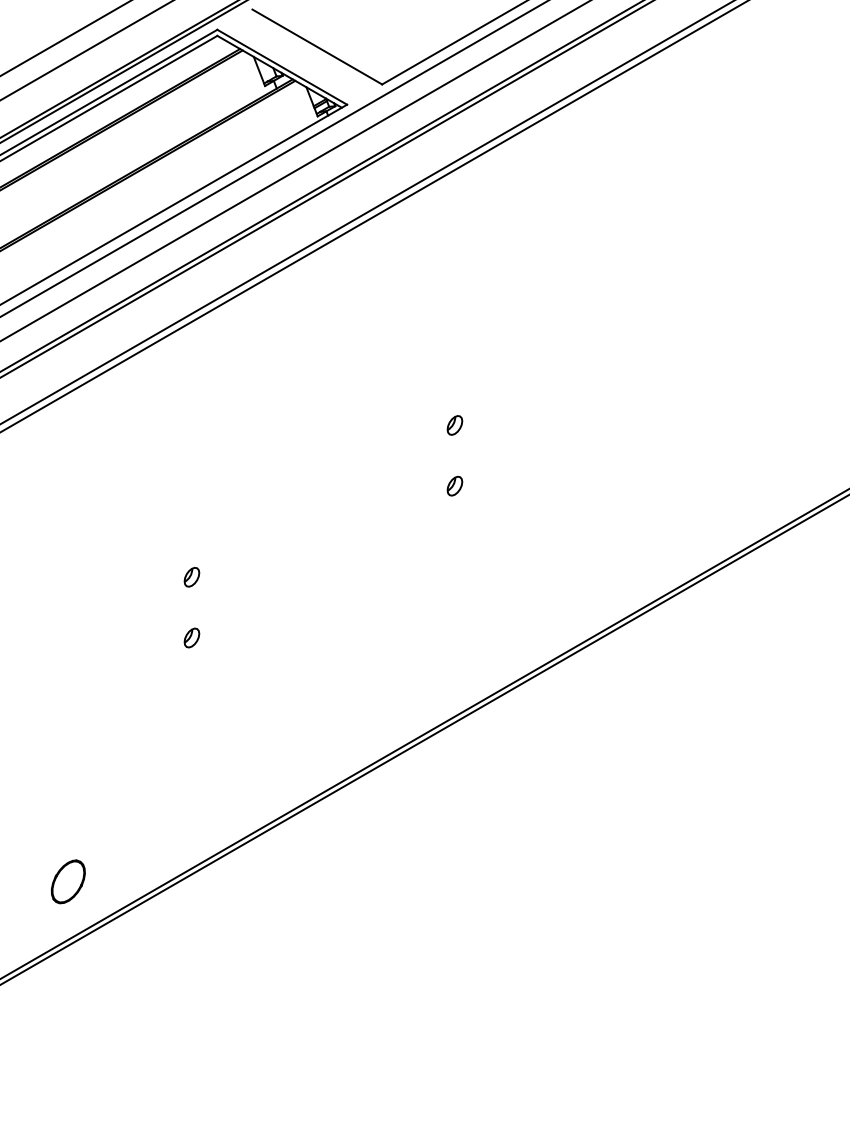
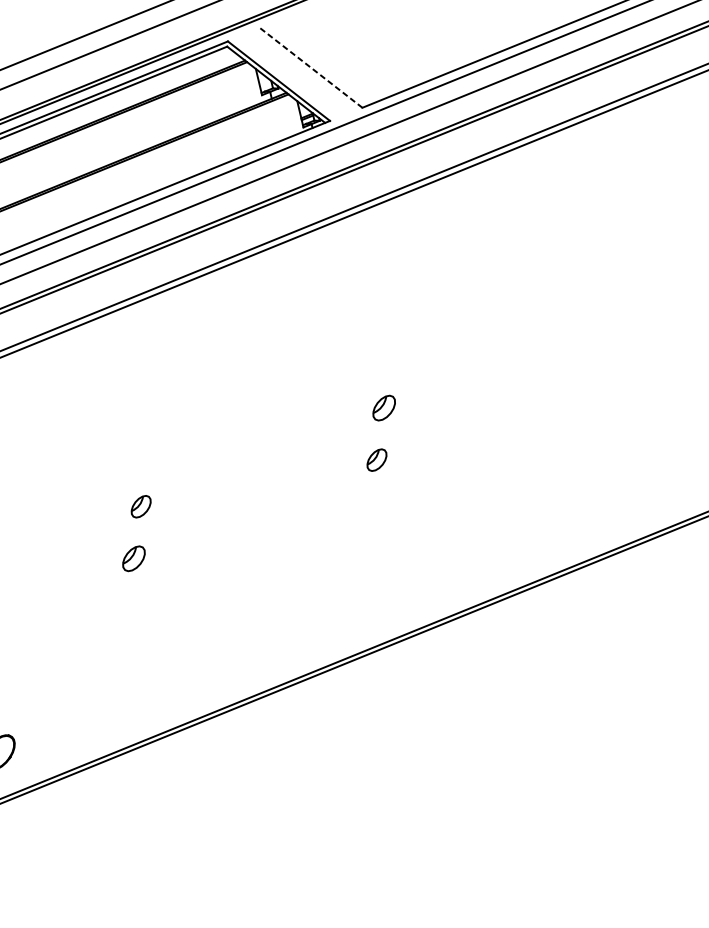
line: (317, 47) -> (311, 68), solid -> dashed
part: (454, 425) -> (383, 408), size x1.6
part: (454, 485) -> (376, 459), size x1.4
part: (191, 577) -> (140, 506), size x1.4
part: (191, 637) -> (133, 558), size x1.6

